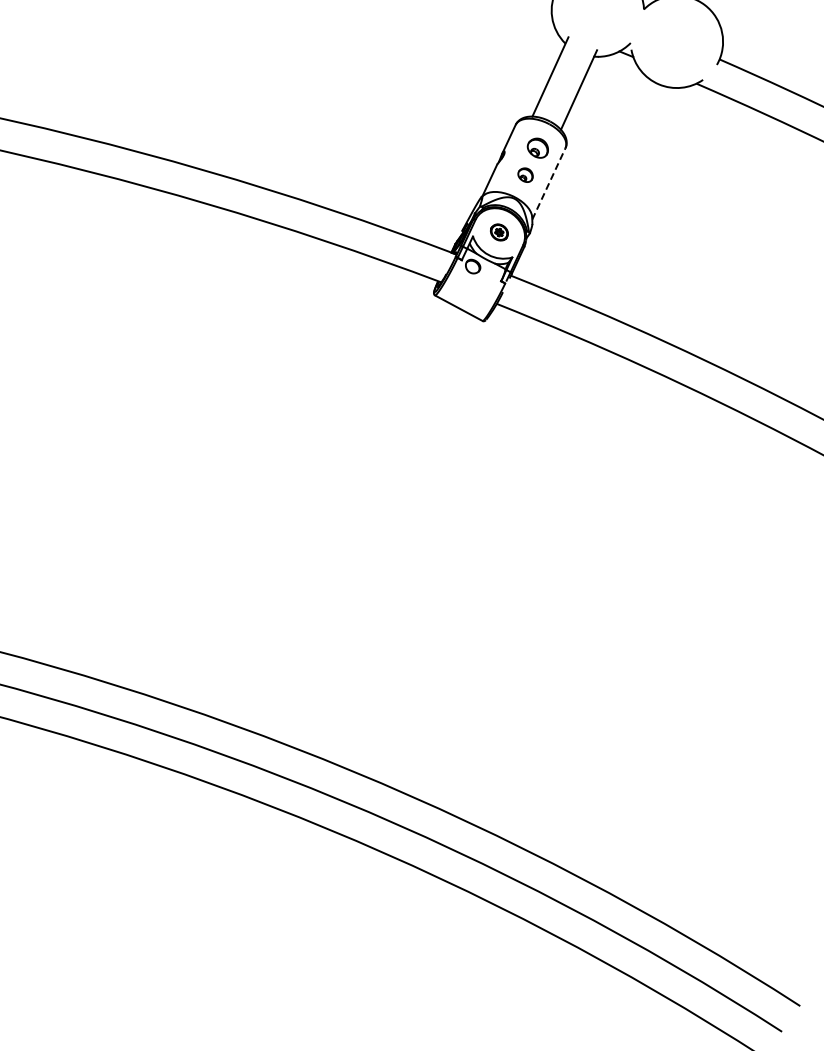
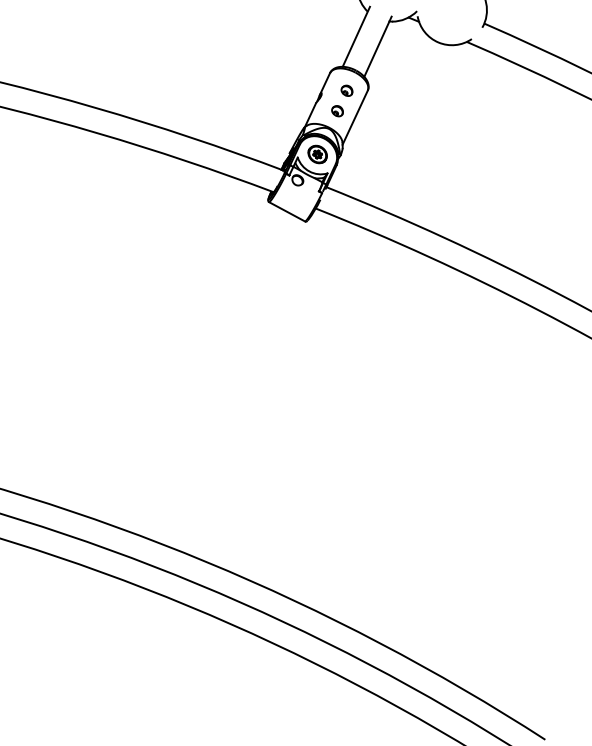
part: (538, 148) -> (347, 90), size x0.71
line: (549, 183) -> (355, 117), dashed -> solid
part: (499, 232) -> (317, 154), size x1.43

